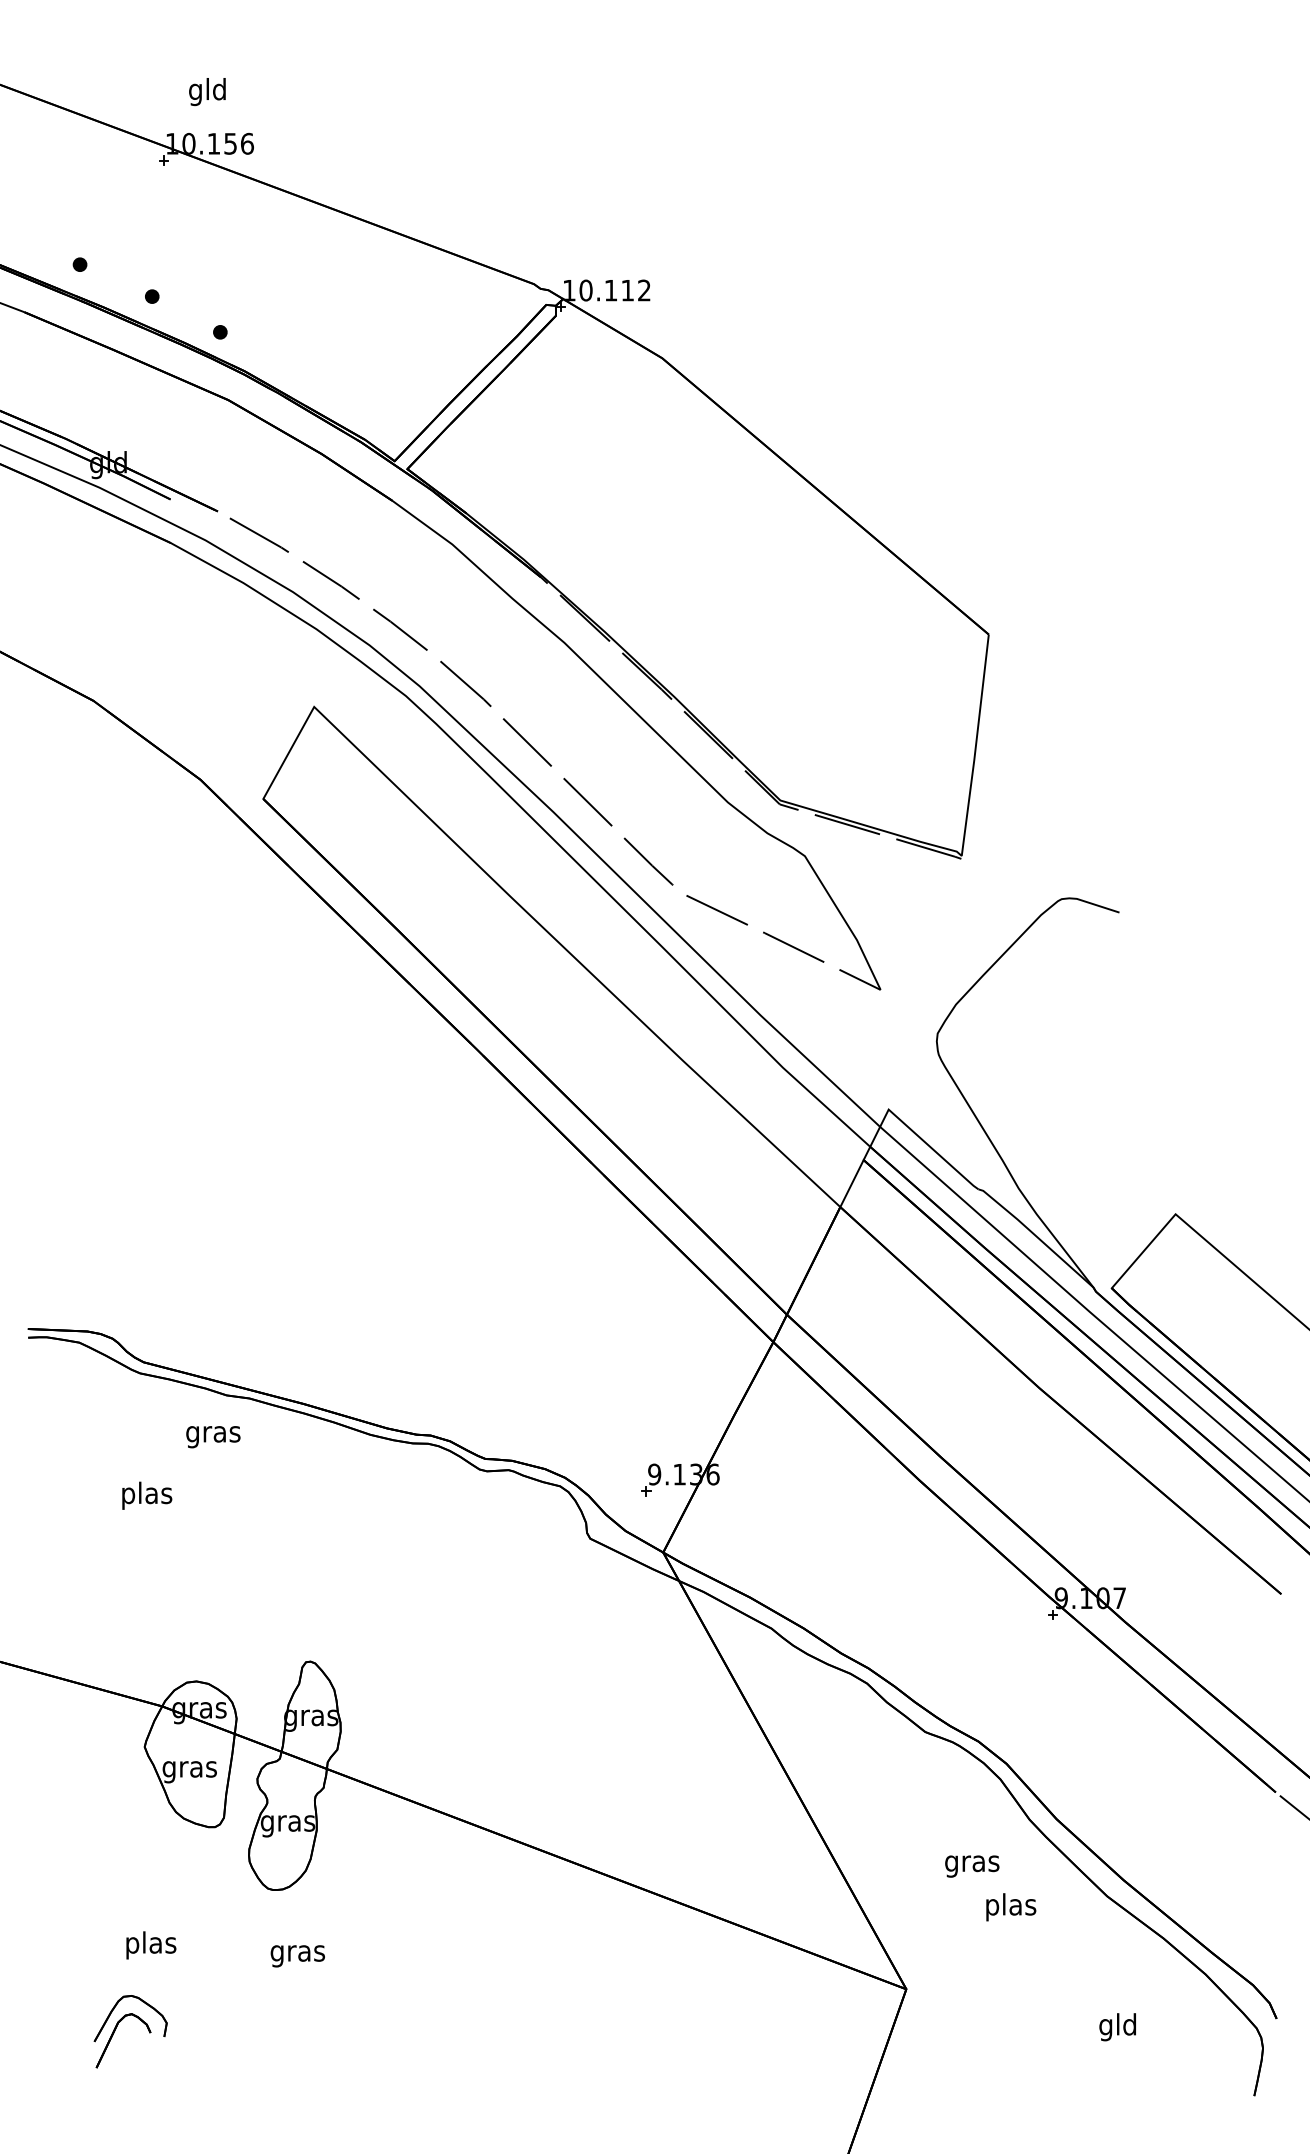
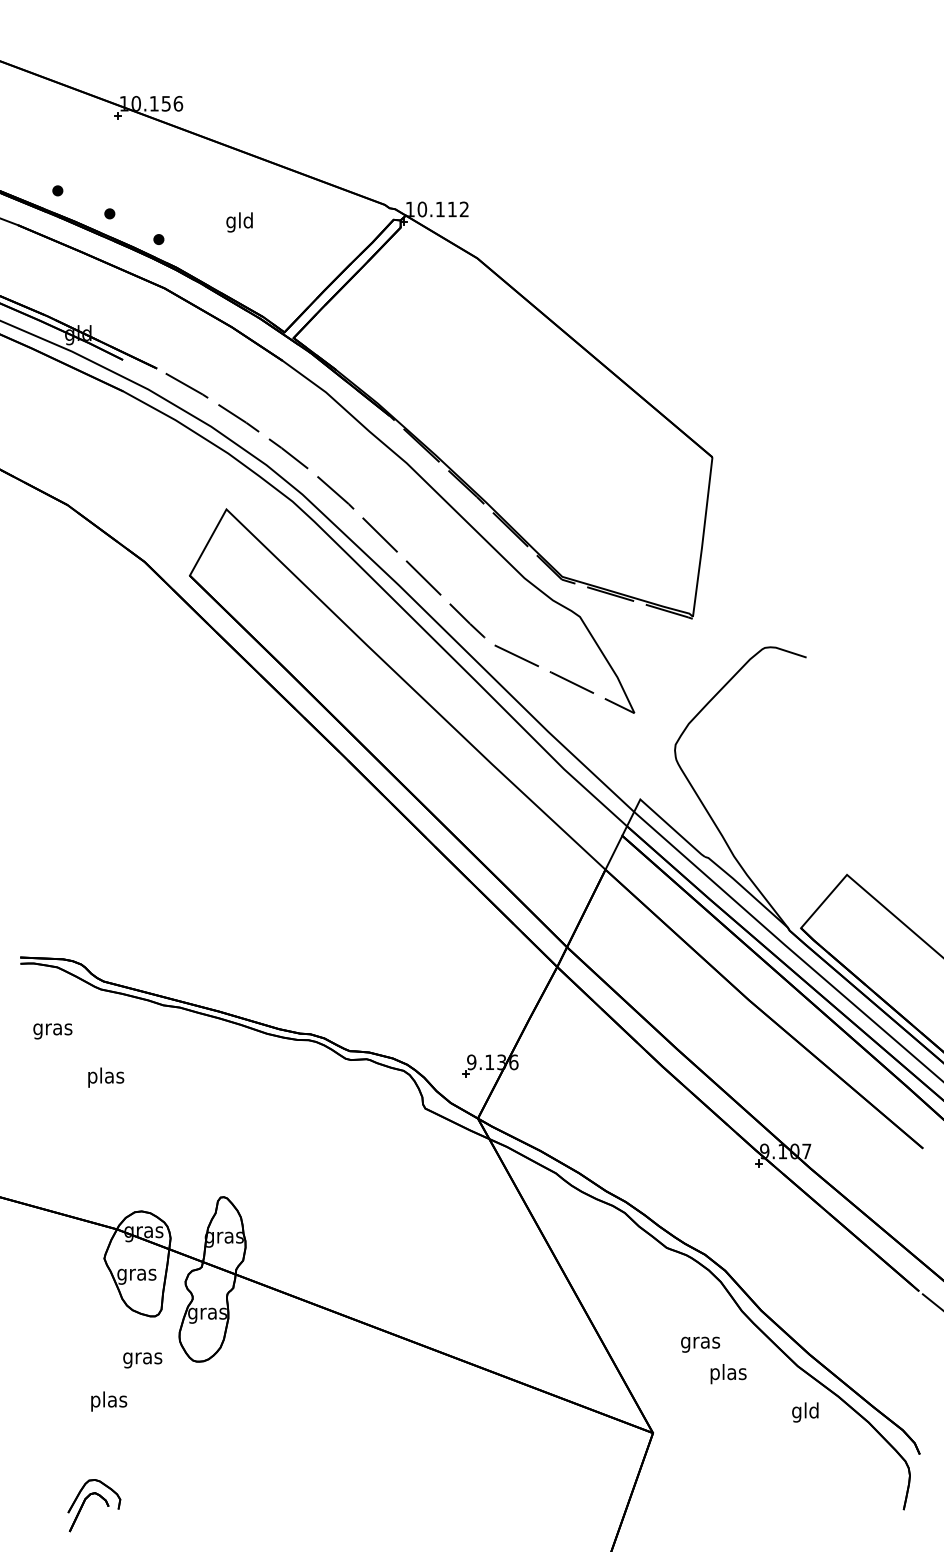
text: (207, 92) -> (239, 222), moved
text: (212, 1437) -> (52, 1031), moved
text: (297, 1956) -> (142, 1360), moved
part: (118, 2025) -> (85, 1501), moved
text: (1117, 2027) -> (805, 1412), moved

